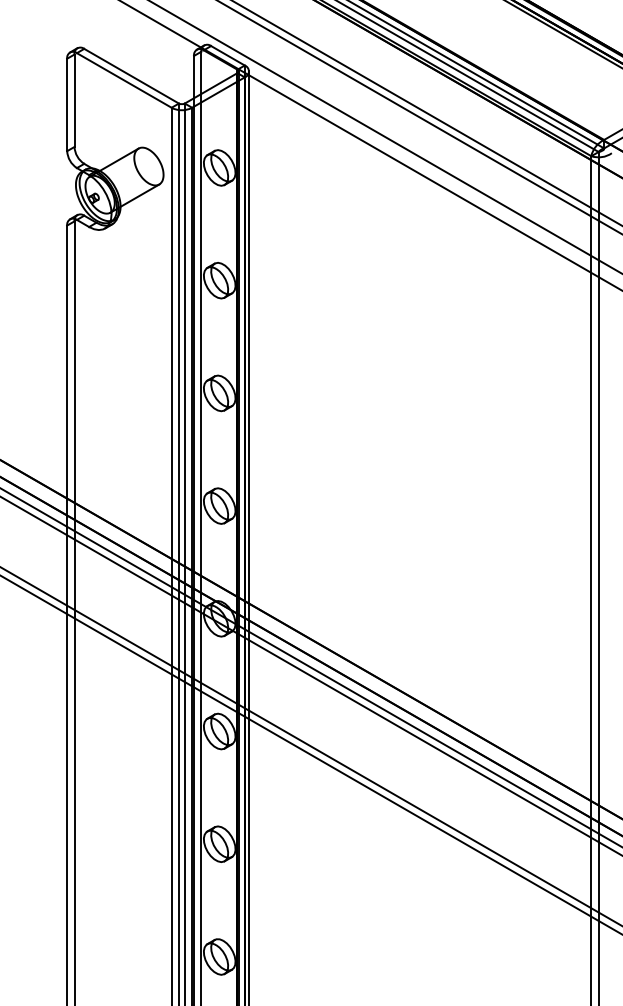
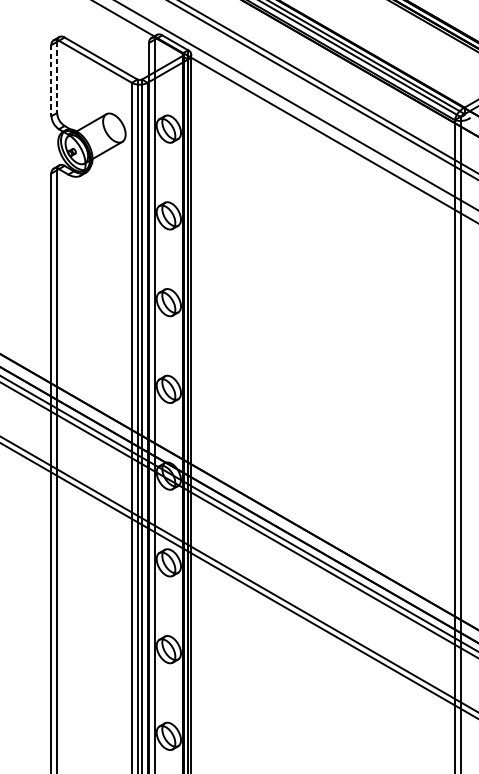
line: (74, 101) -> (57, 78), solid -> dashed
line: (67, 105) -> (51, 81), solid -> dashed

